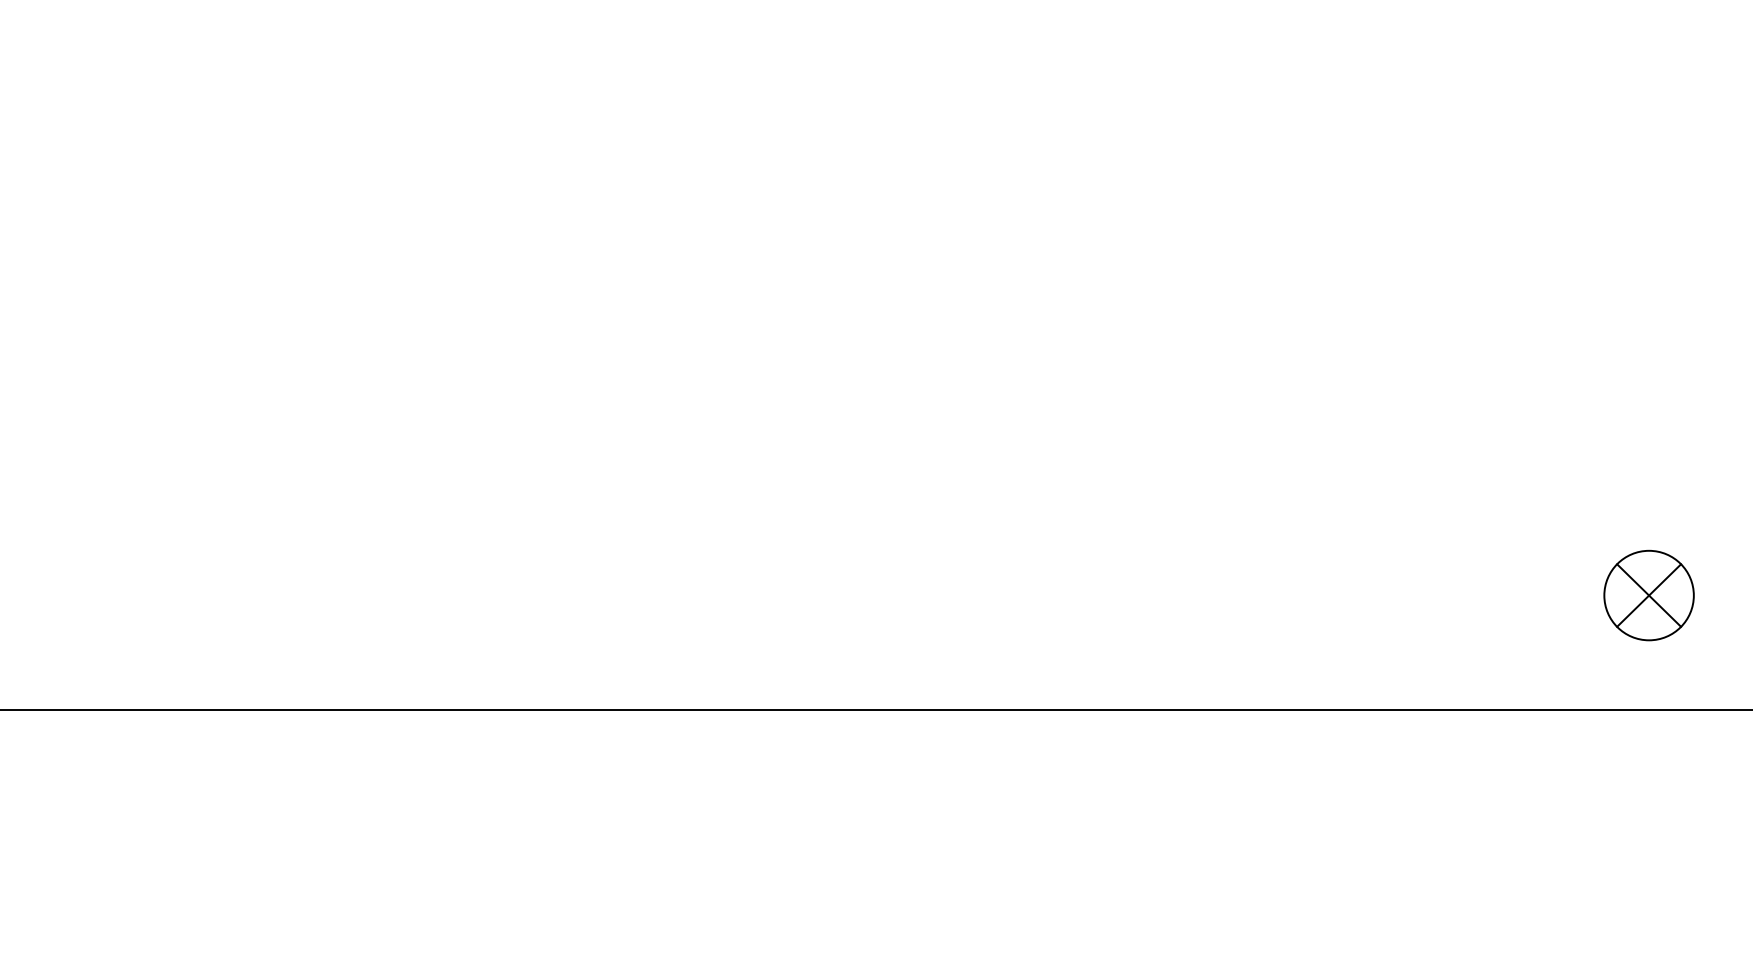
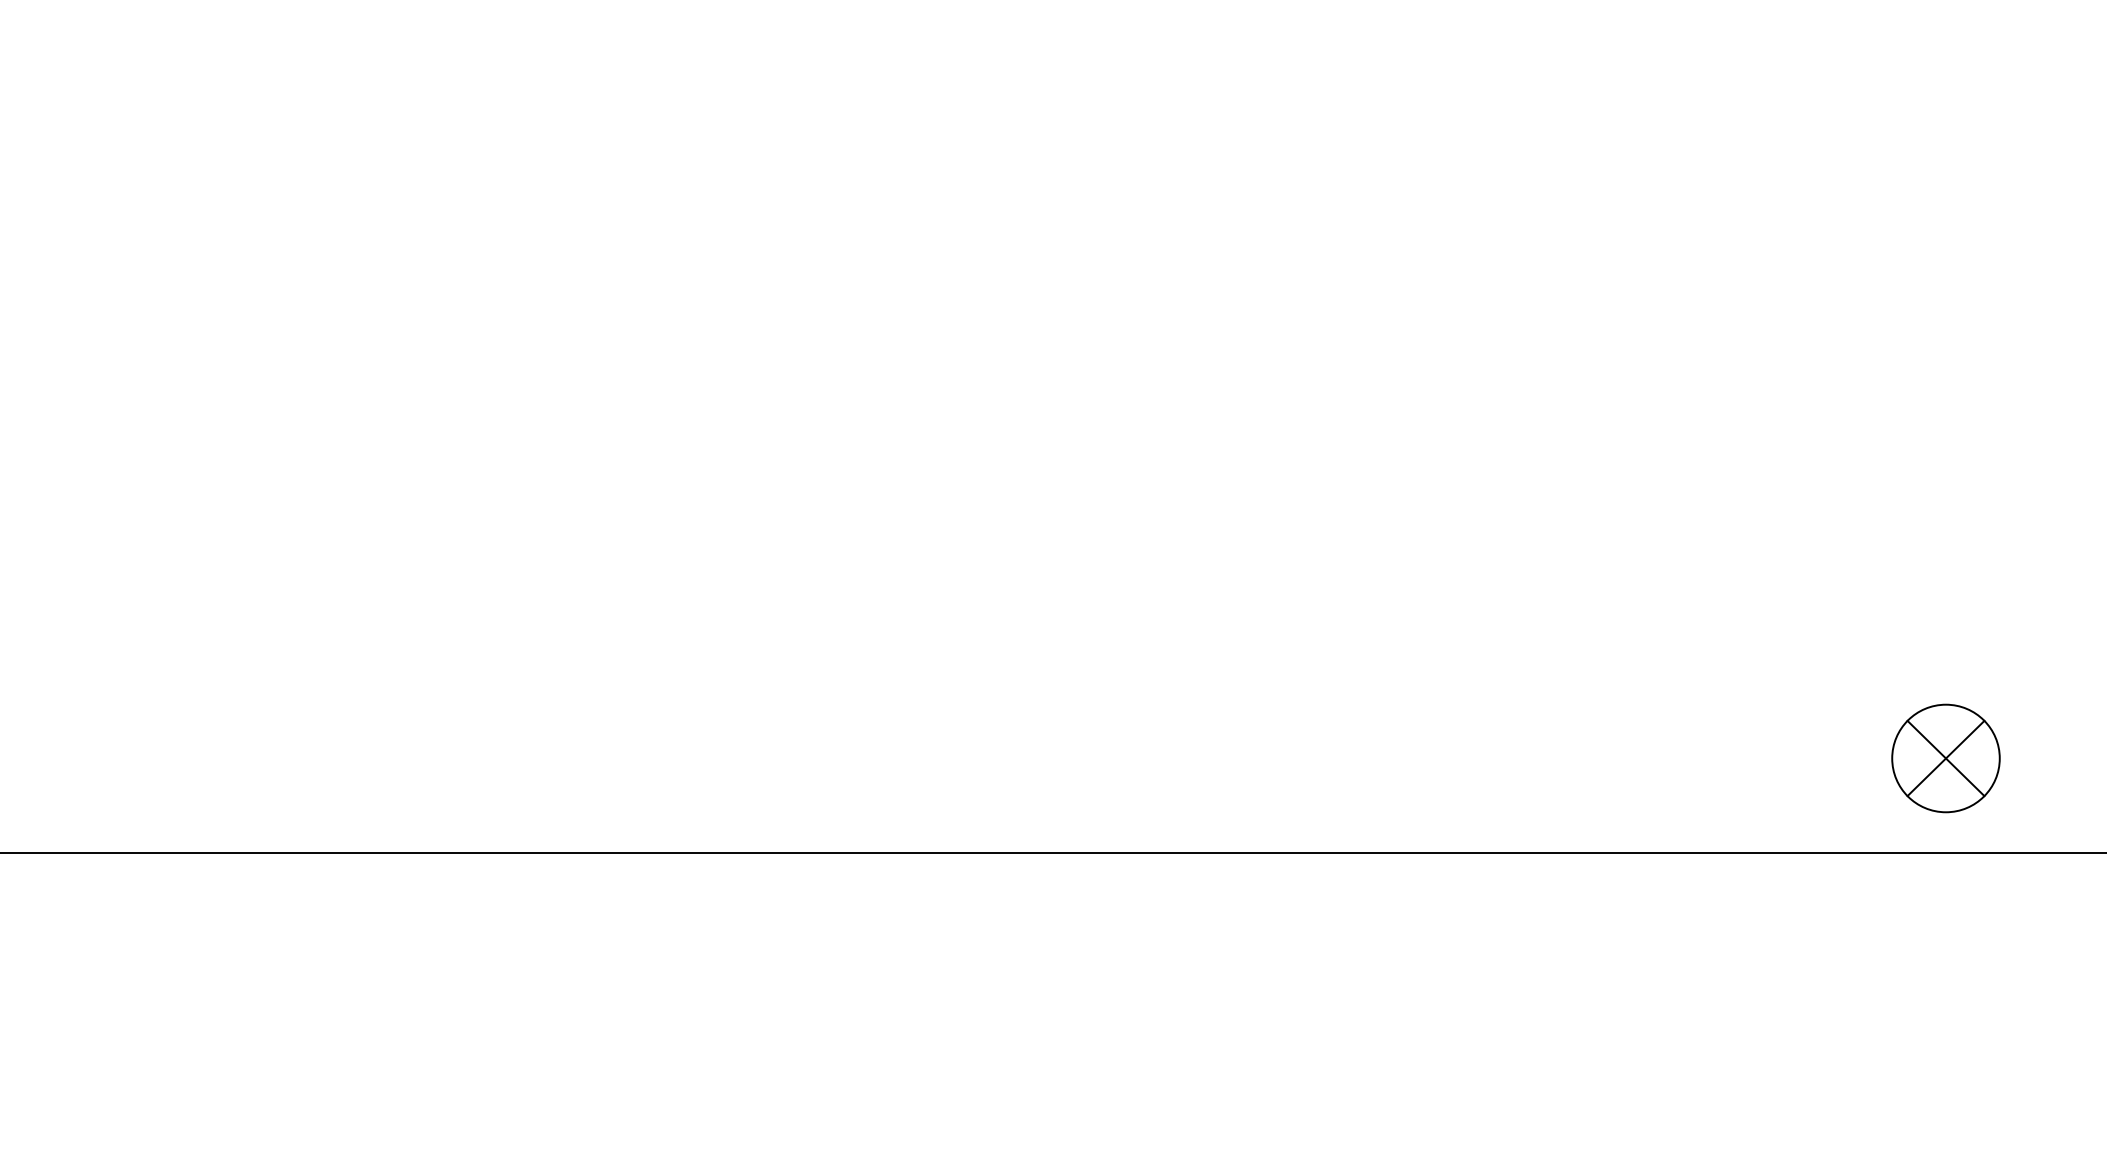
part: (1648, 595) -> (1945, 758), moved

